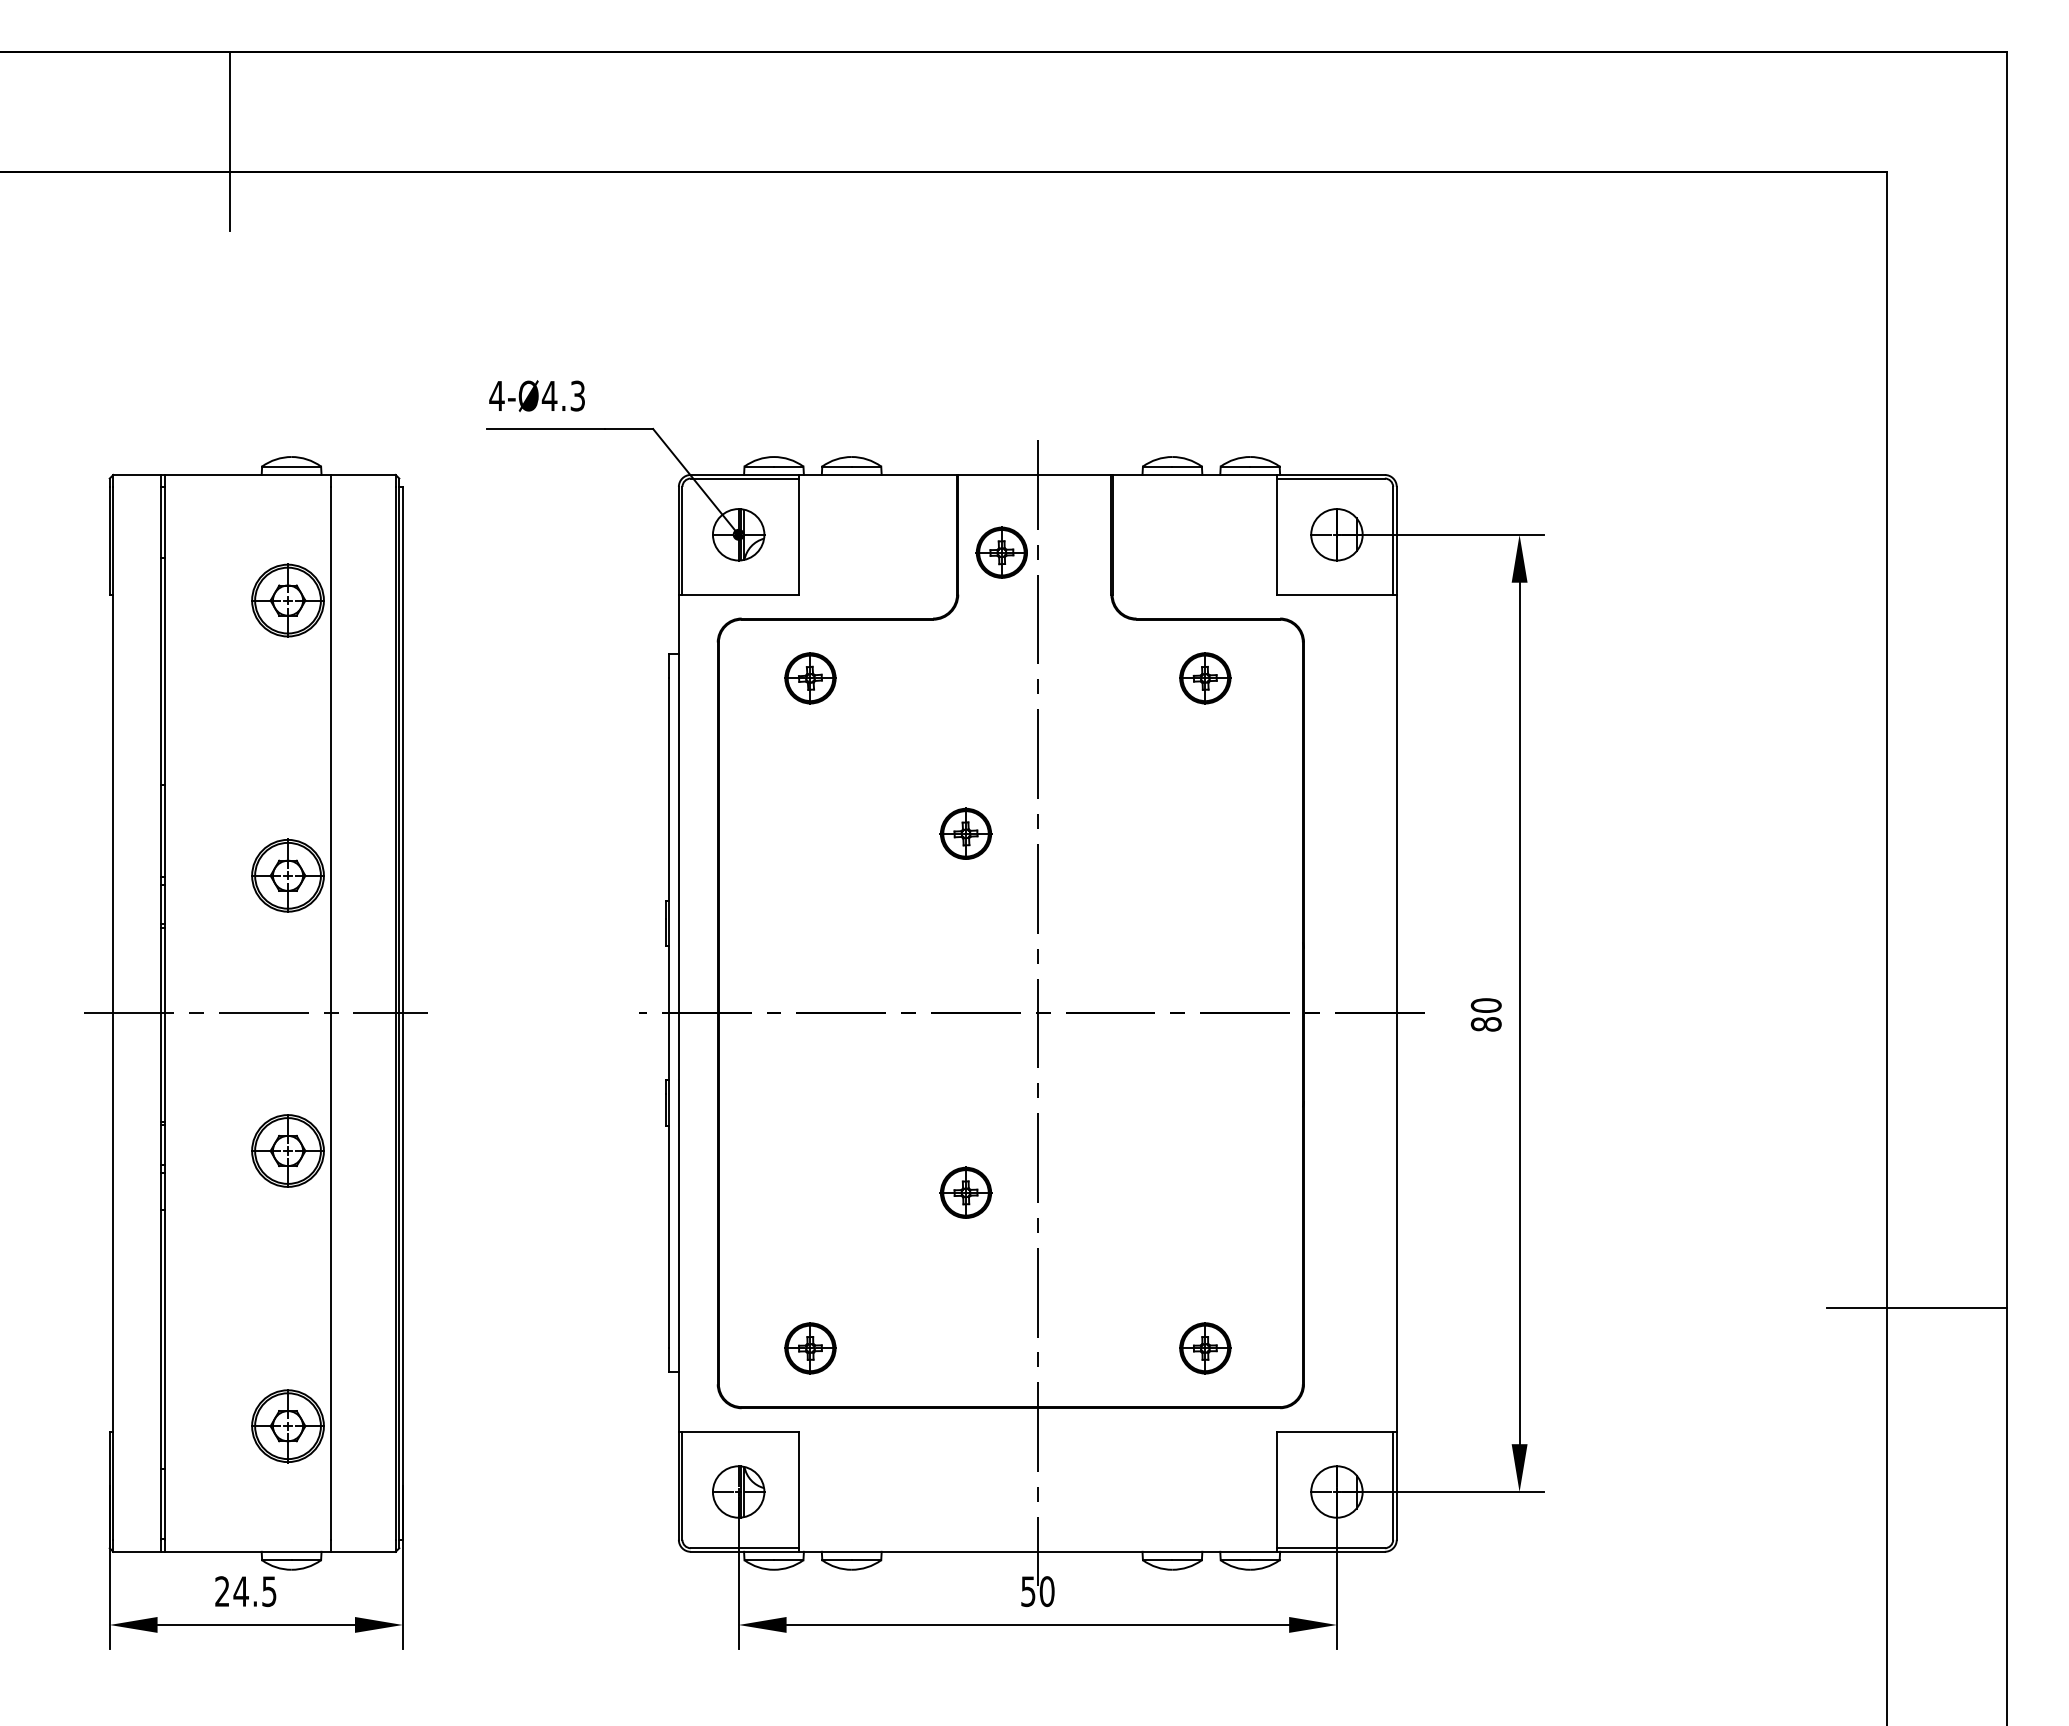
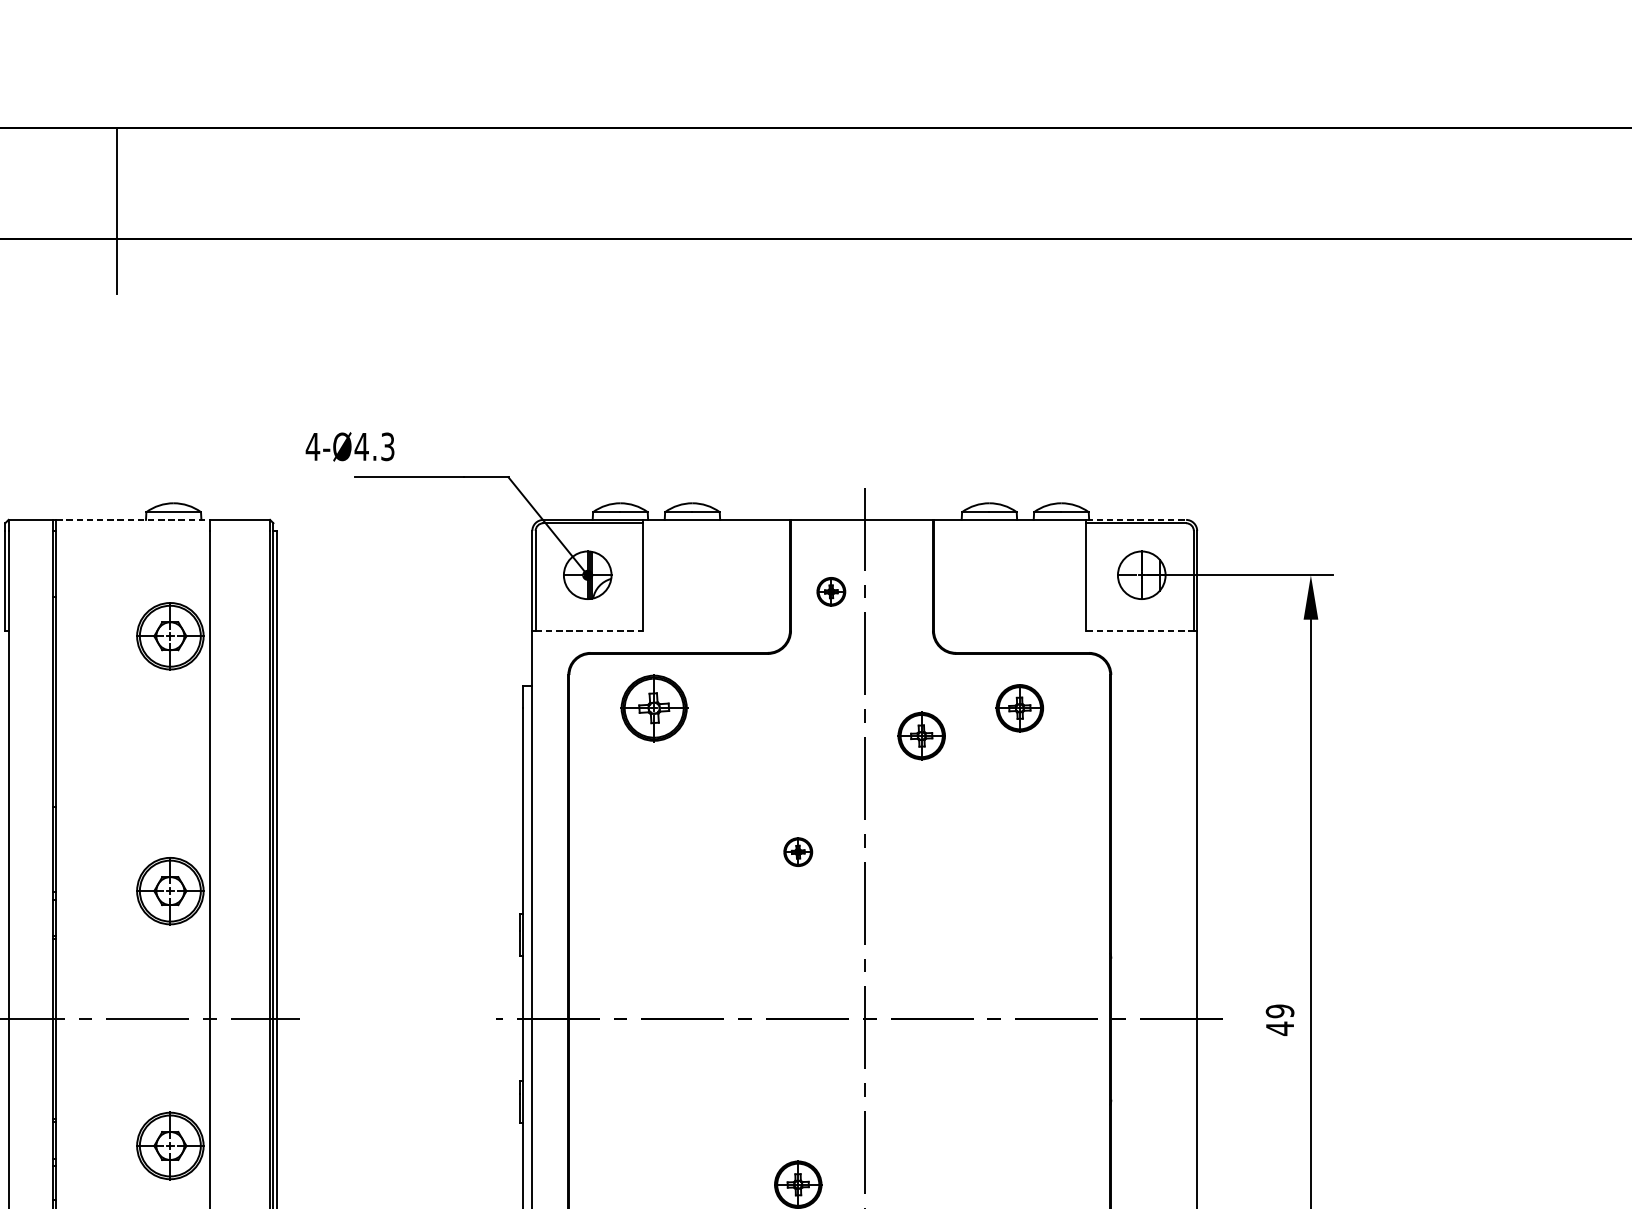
text: (536, 395) -> (349, 446), moved
line: (248, 474) -> (133, 519), solid -> dashed
line: (1330, 474) -> (1135, 519), solid -> dashed
part: (1001, 552) -> (831, 591), size x0.6
line: (740, 594) -> (589, 630), solid -> dashed
line: (1335, 594) -> (1140, 630), solid -> dashed
part: (810, 678) -> (654, 708), size x1.4
part: (1099, 708) -> (921, 736), added
part: (965, 833) -> (797, 851), size x0.6
text: (1485, 1015) -> (1279, 1020), 80 -> 49

